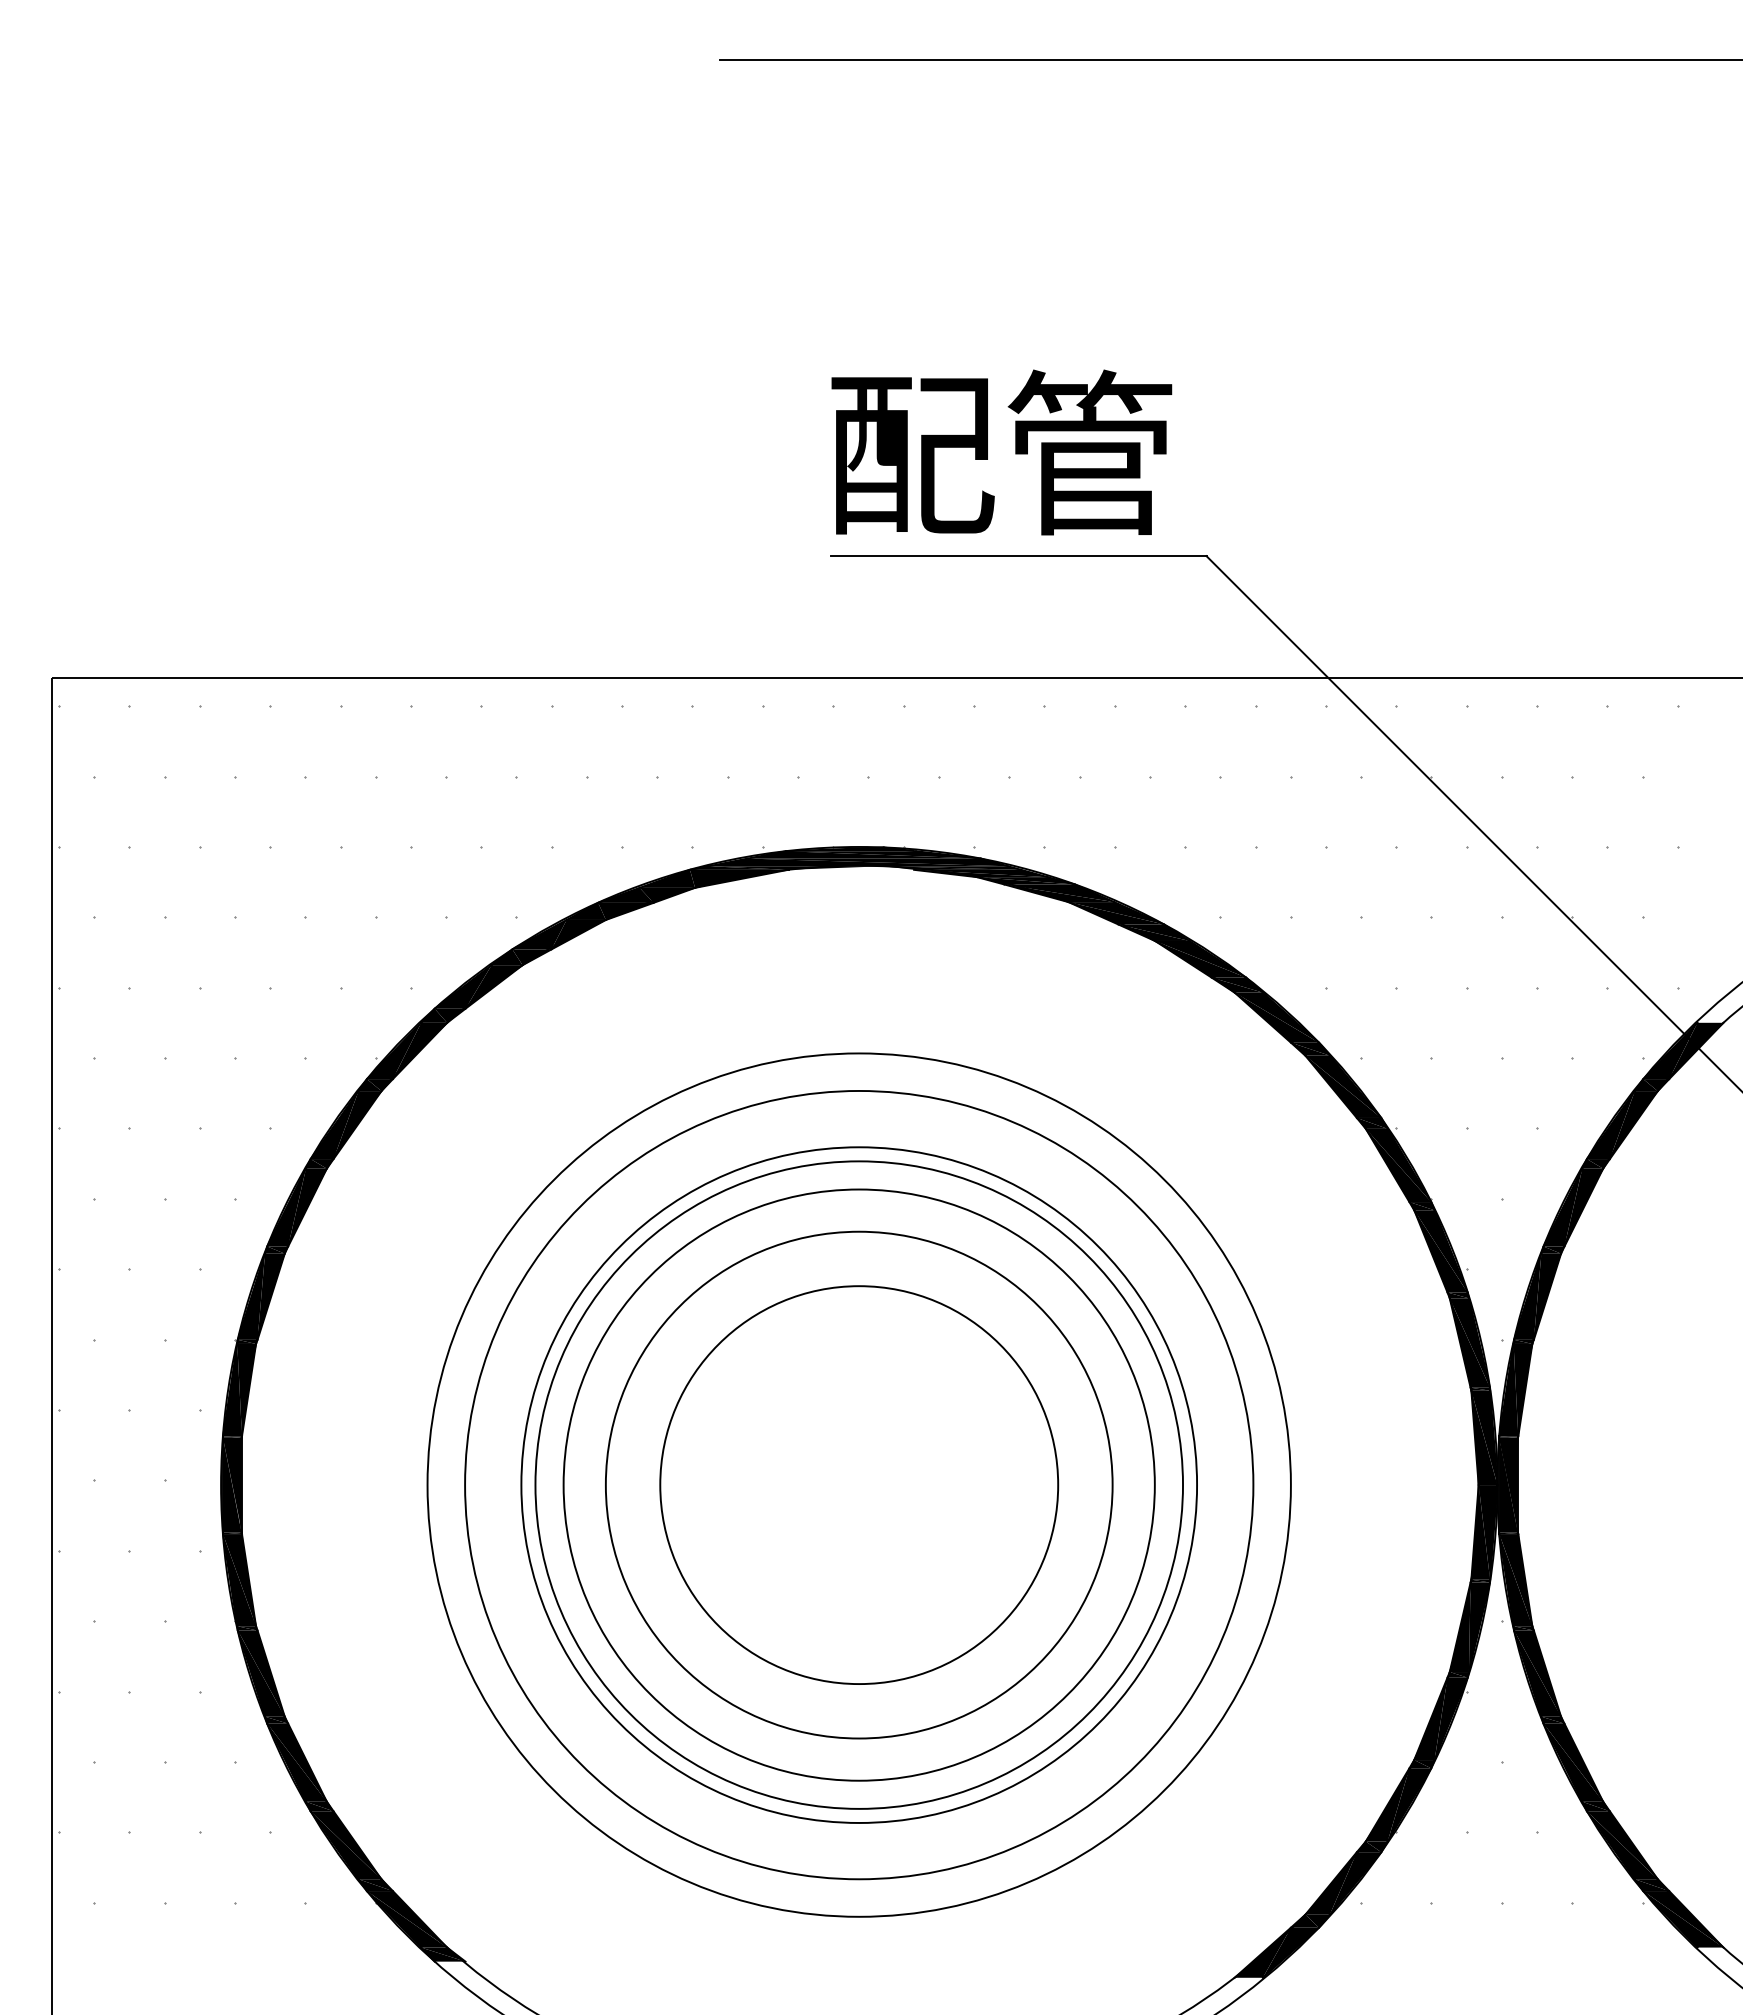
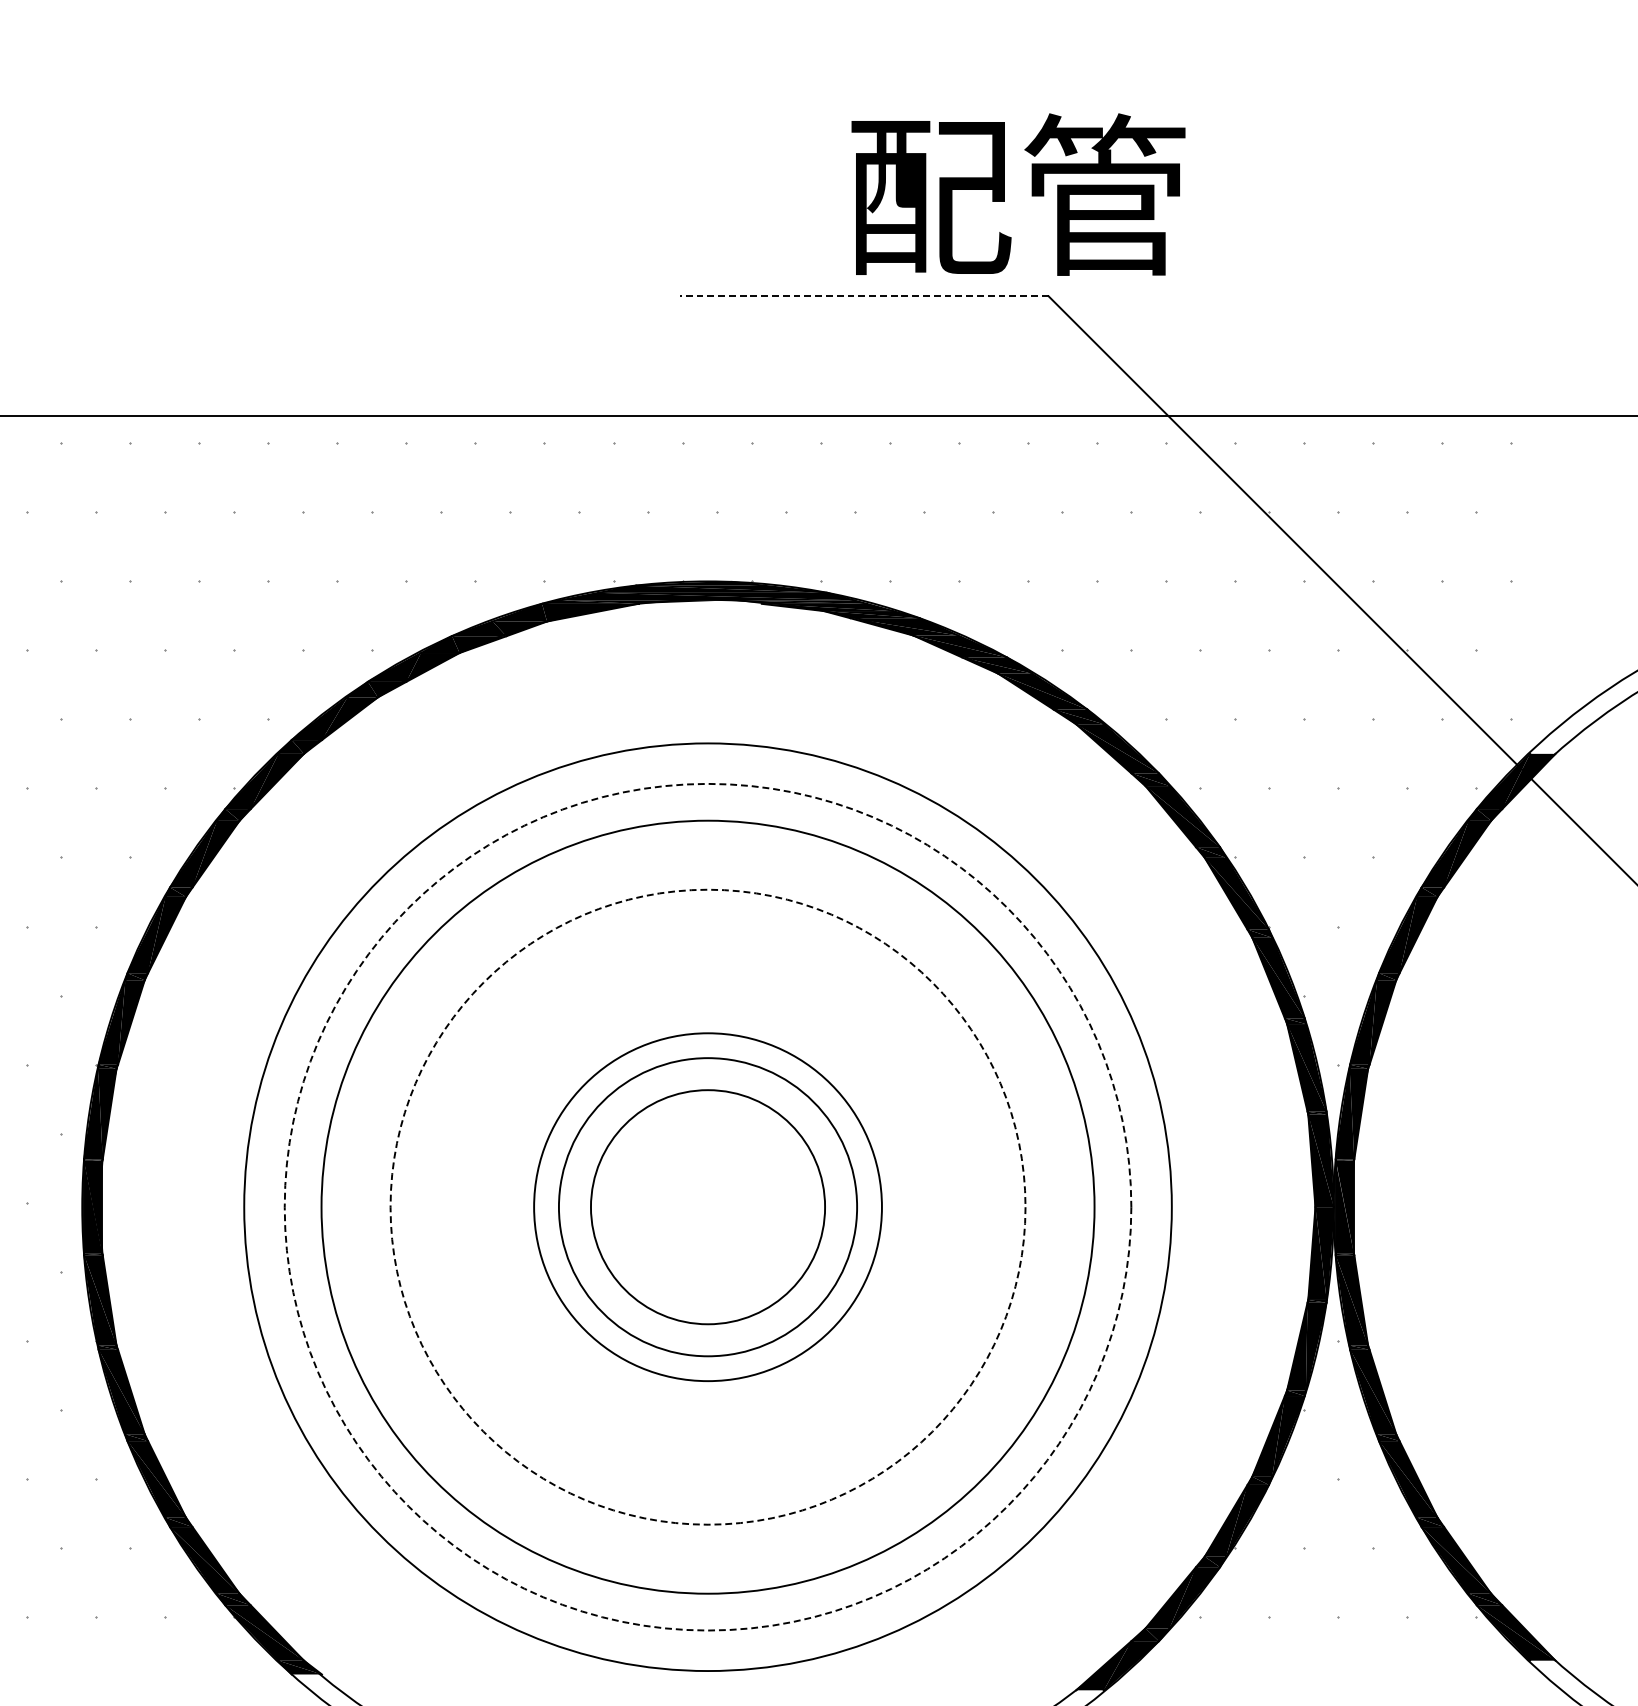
text: (1001, 452) -> (1018, 194), moved
line: (1018, 556) -> (864, 296), solid -> dashed
circle: (858, 1484) -> (707, 1206), size x0.6
circle: (858, 1484) -> (707, 1206), size x0.6
circle: (858, 1484) -> (707, 1206), solid -> dashed
circle: (859, 1484) -> (708, 1206), size x1.4
circle: (859, 1484) -> (708, 1206), solid -> dashed
circle: (859, 1485) -> (708, 1207), size x0.6

